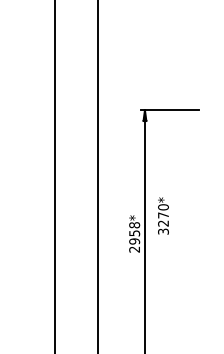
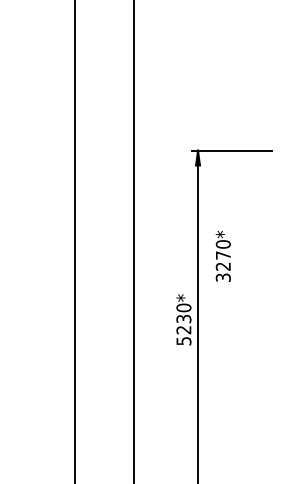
text: (162, 216) -> (222, 256), moved
text: (134, 237) -> (183, 324), 2958* -> 5230*

